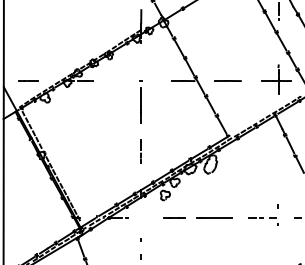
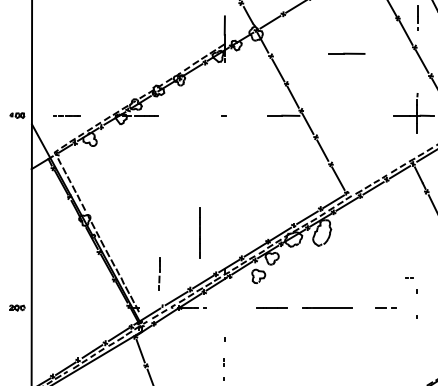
line: (227, 80) -> (346, 53), moved
line: (141, 105) -> (199, 232), moved
line: (141, 150) -> (159, 272), moved
part: (272, 217) -> (409, 277), moved

